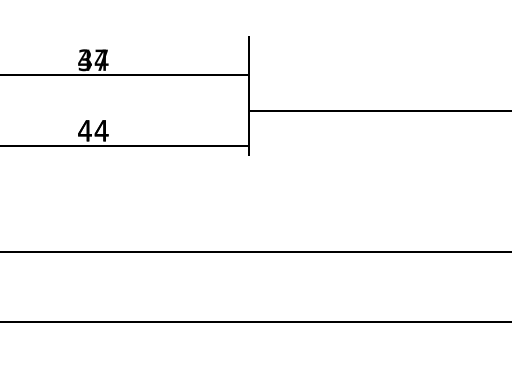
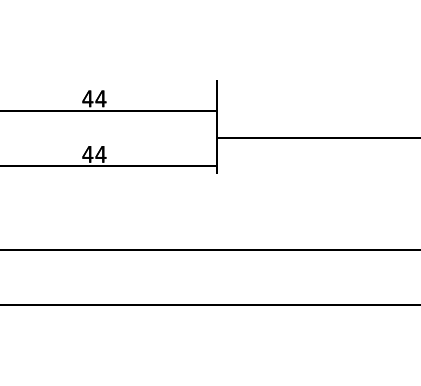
text: (93, 59) -> (94, 98), 37 -> 44

